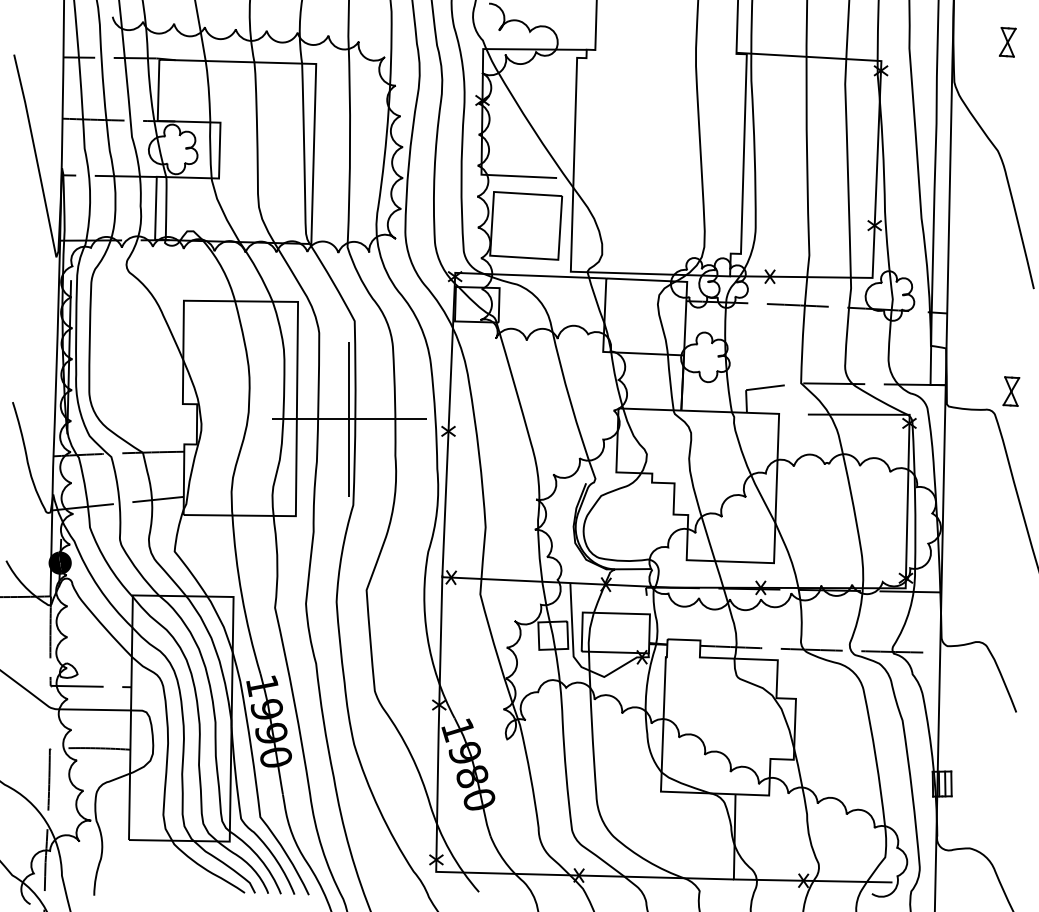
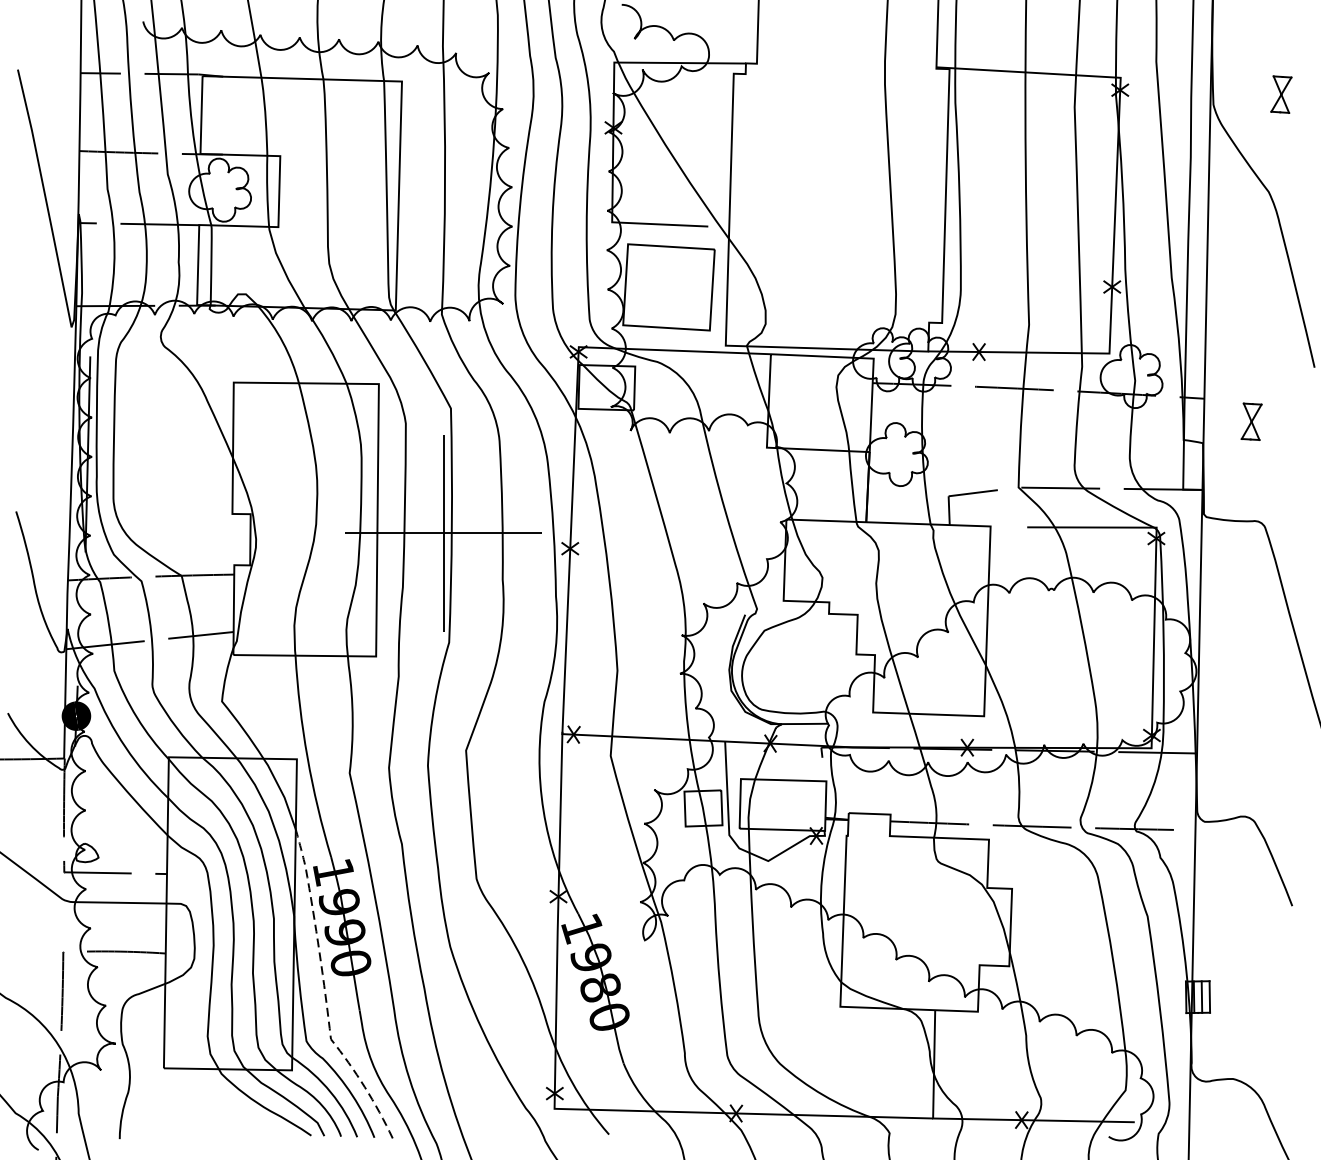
part: (1007, 42) -> (1281, 94), moved
part: (1011, 391) -> (1251, 421), moved
line: (255, 781) -> (324, 993), solid -> dashed

